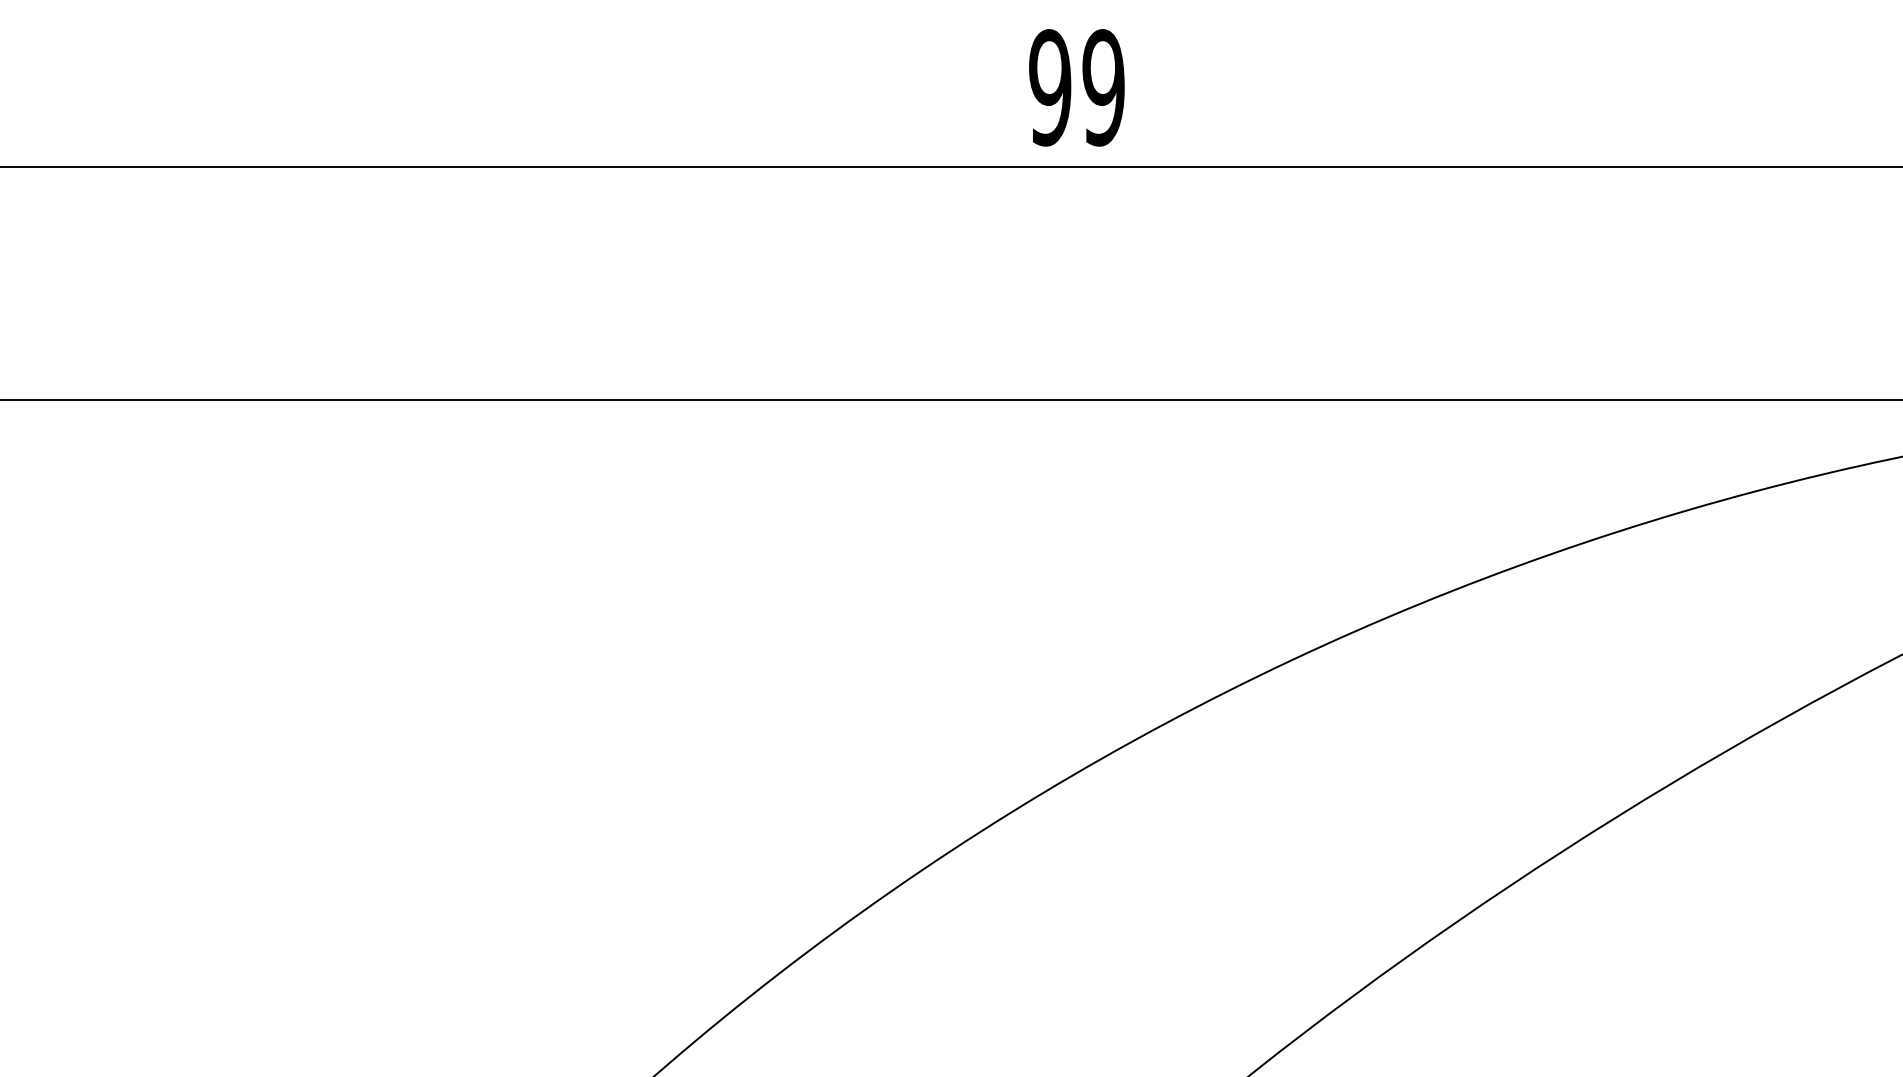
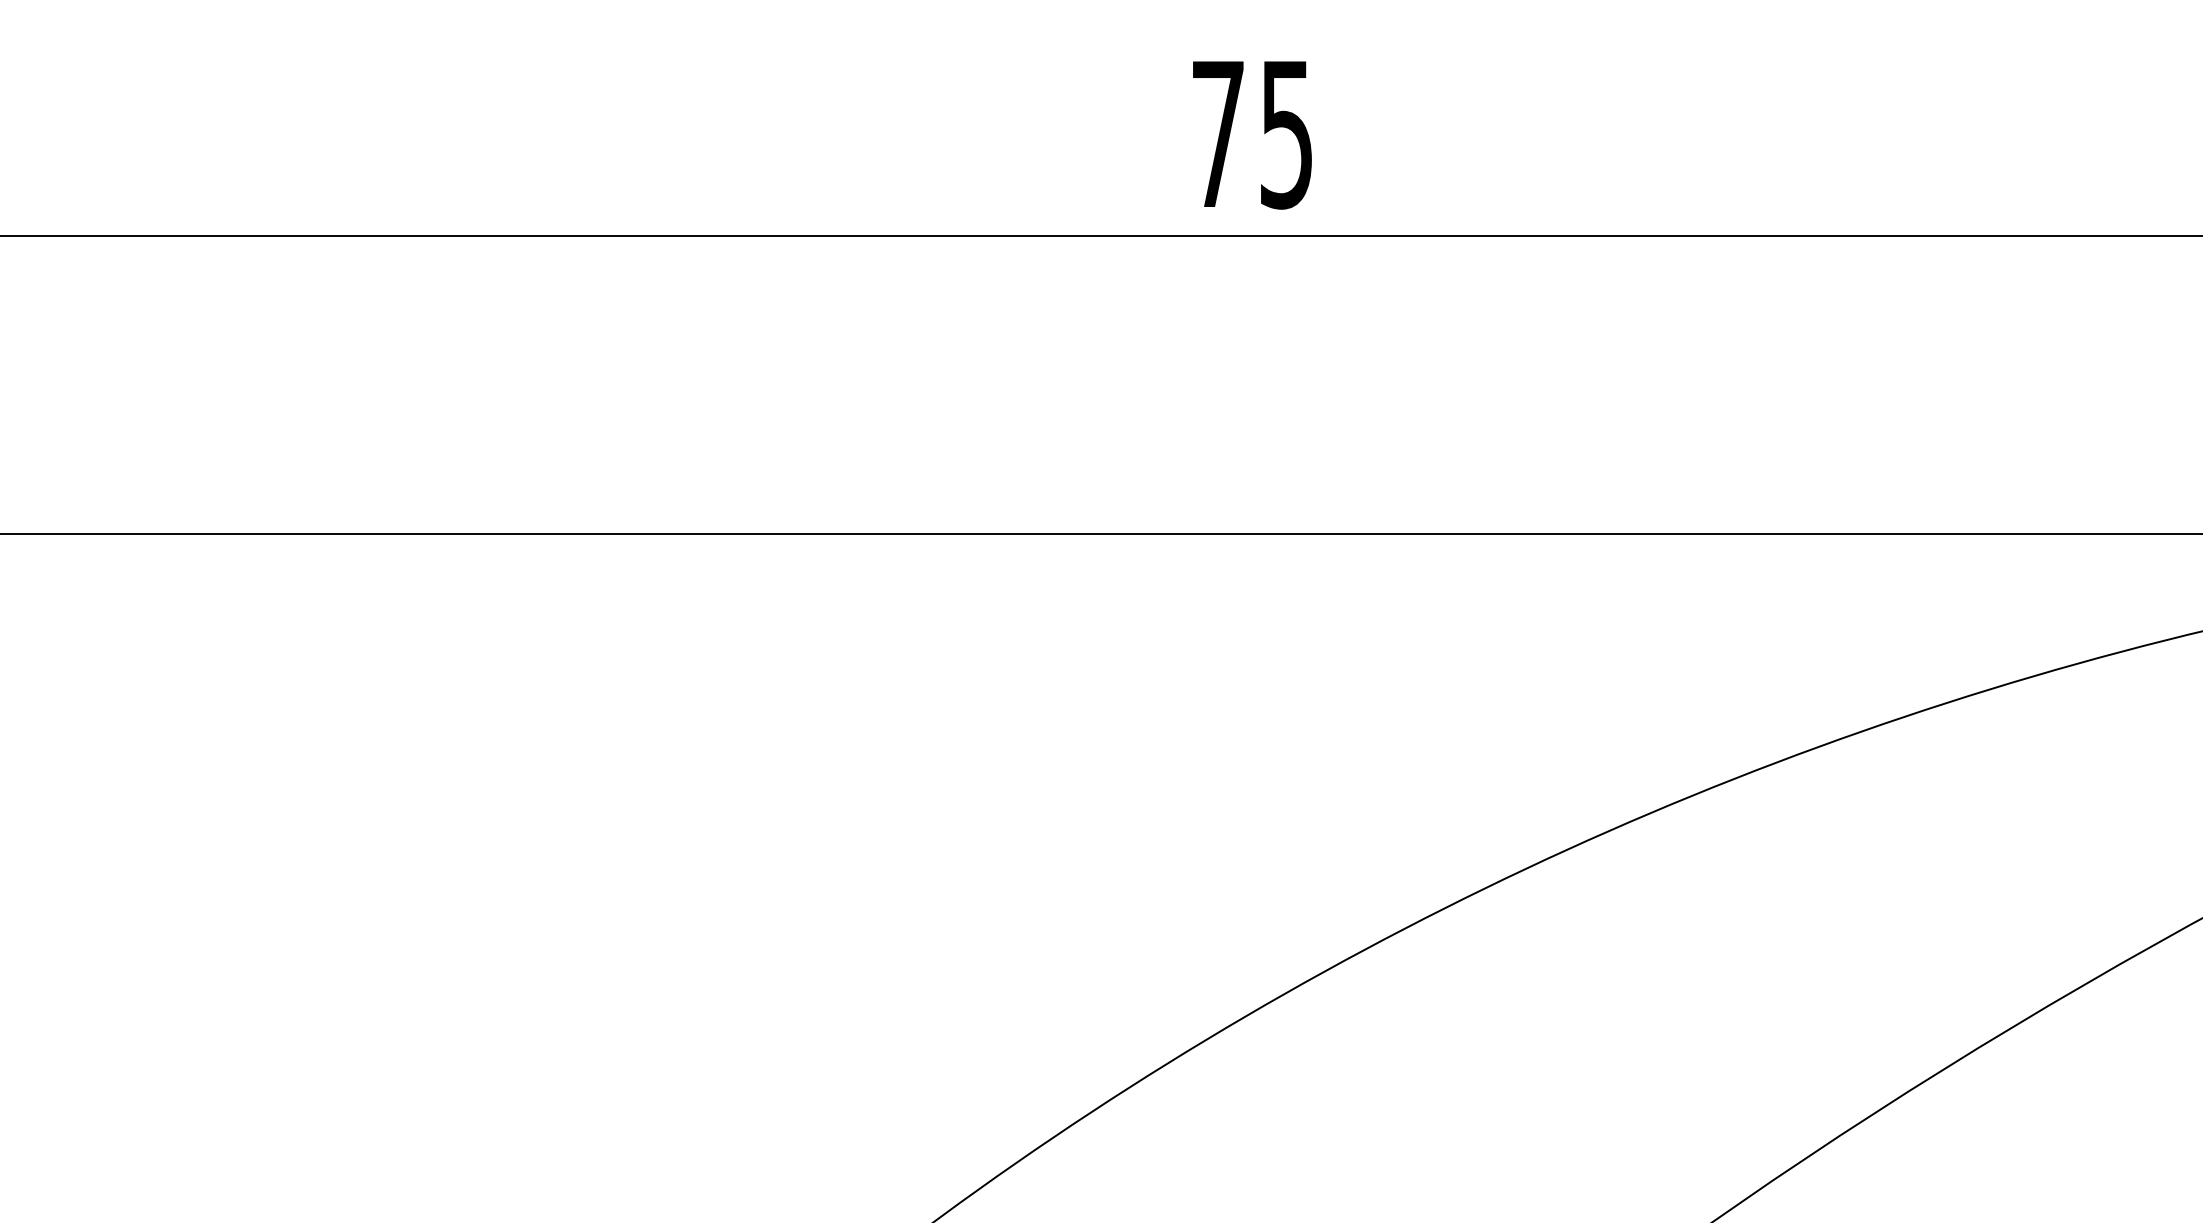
text: (1076, 87) -> (1251, 133), 99 -> 75

